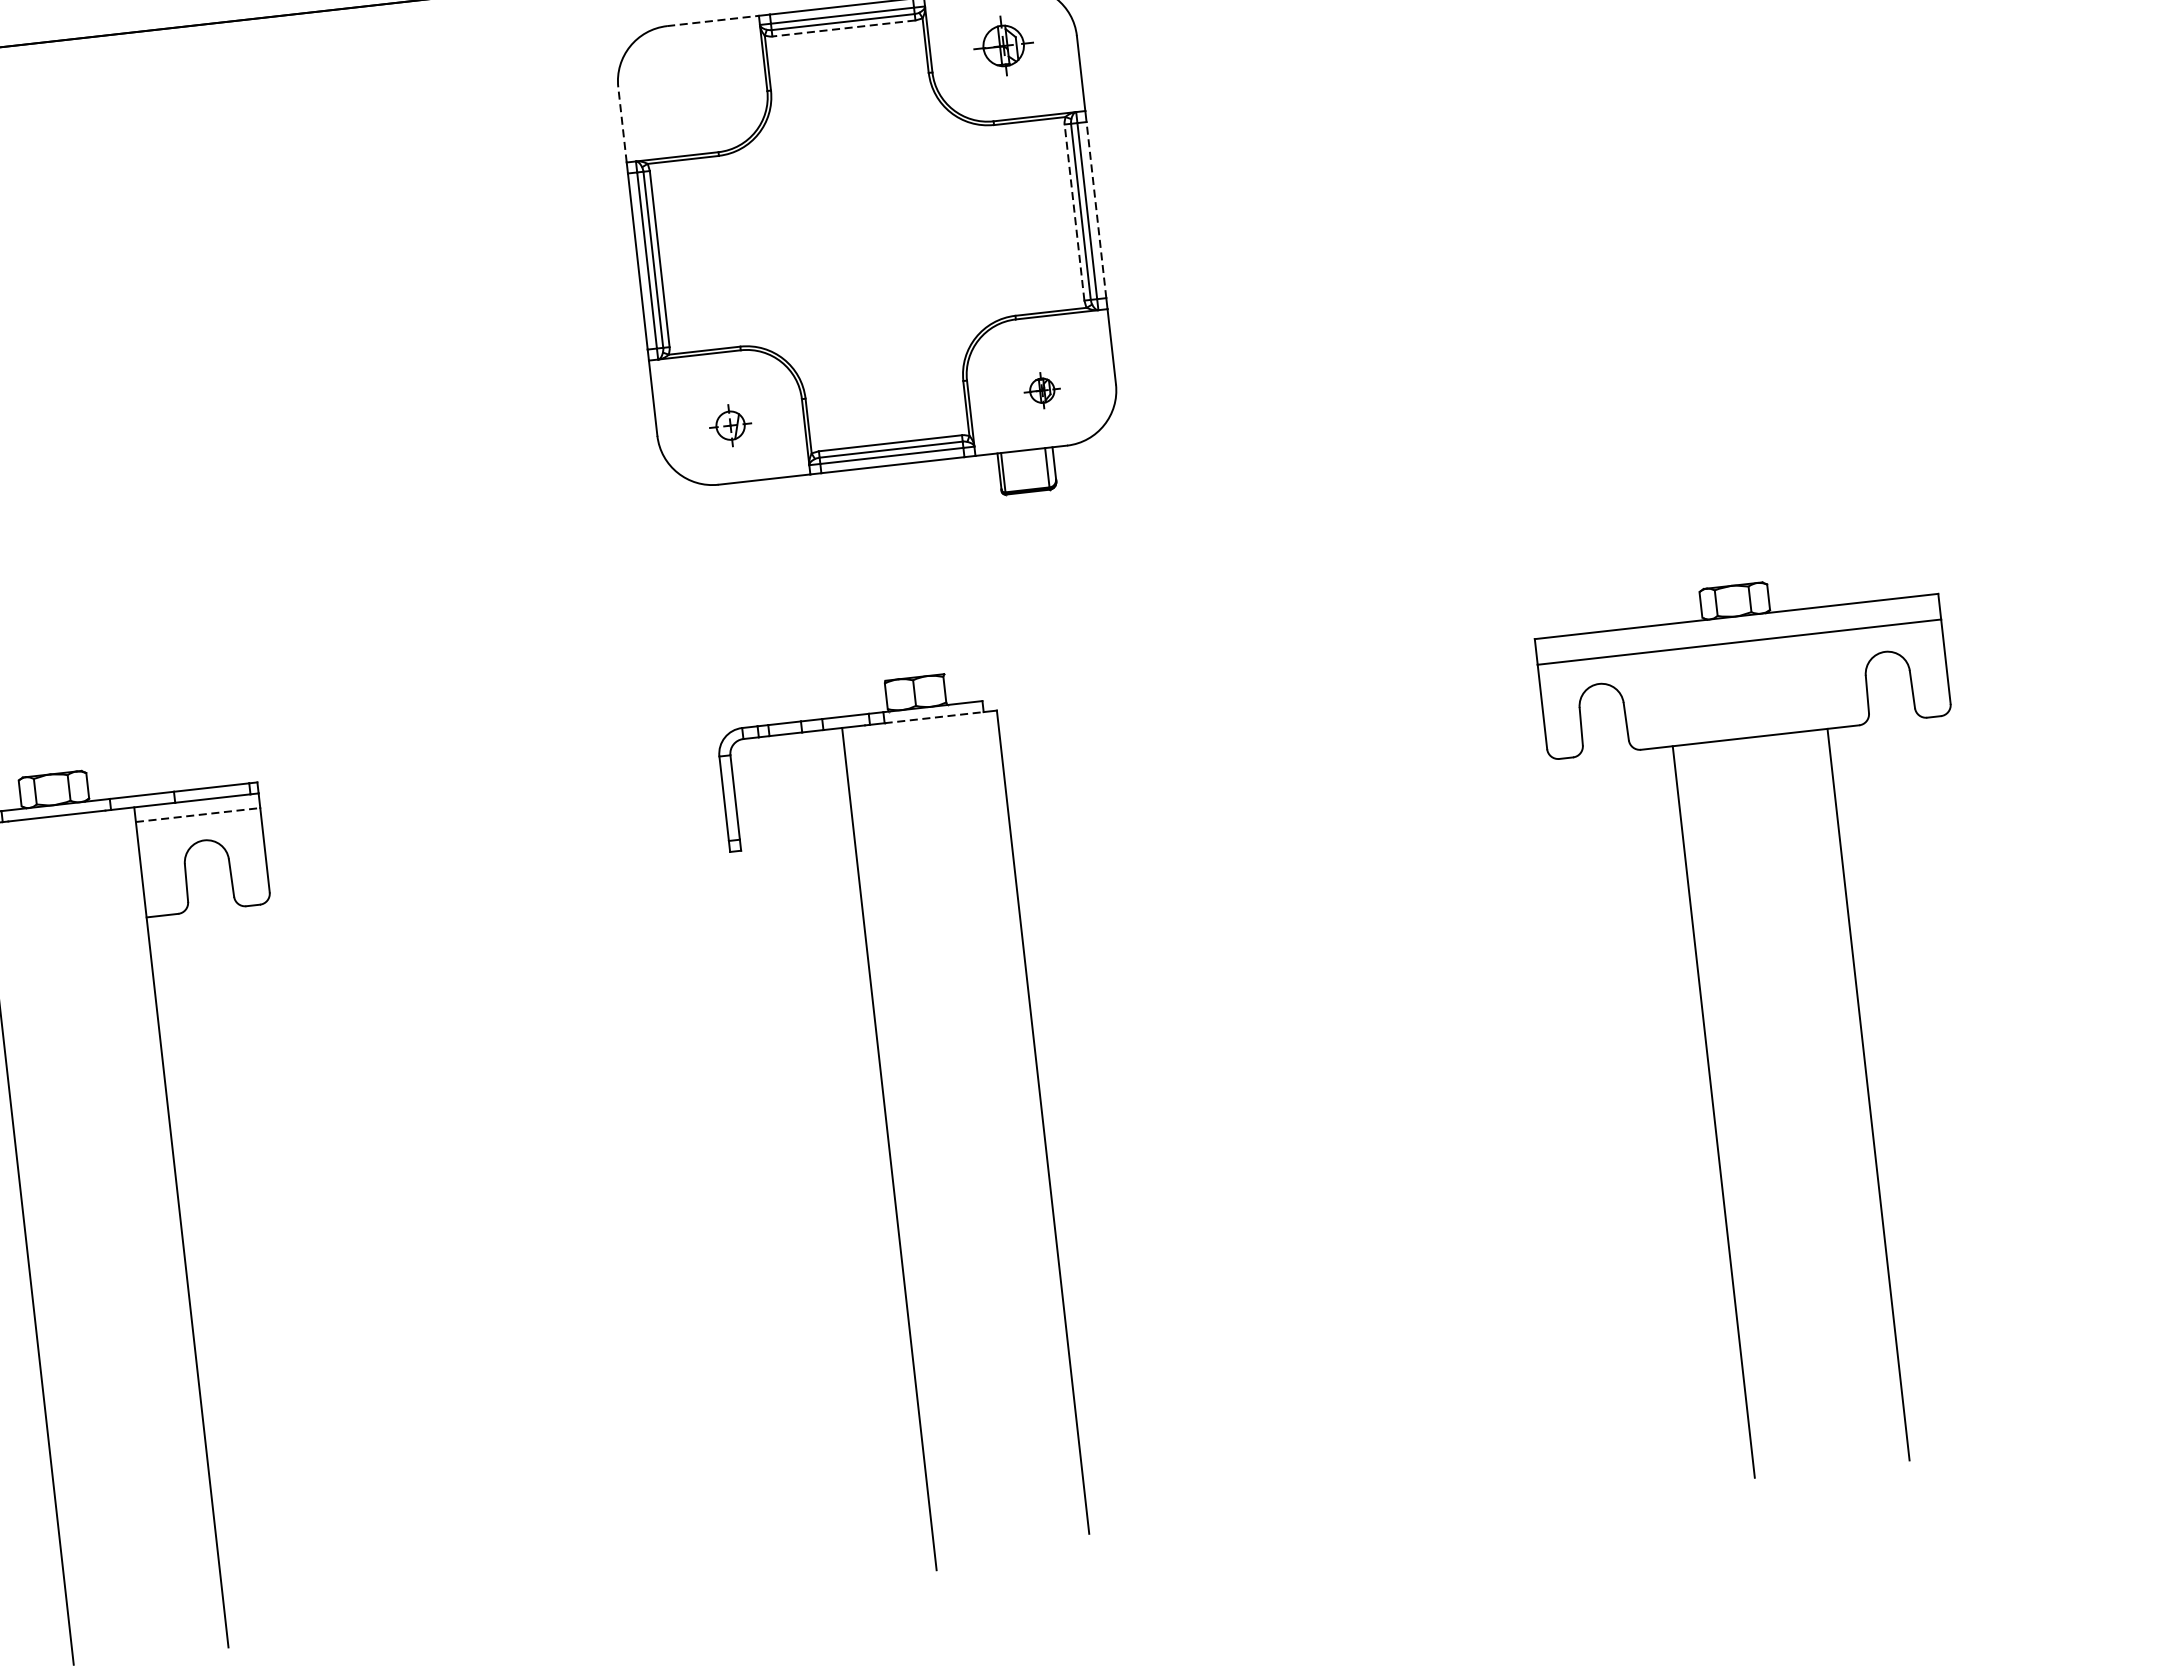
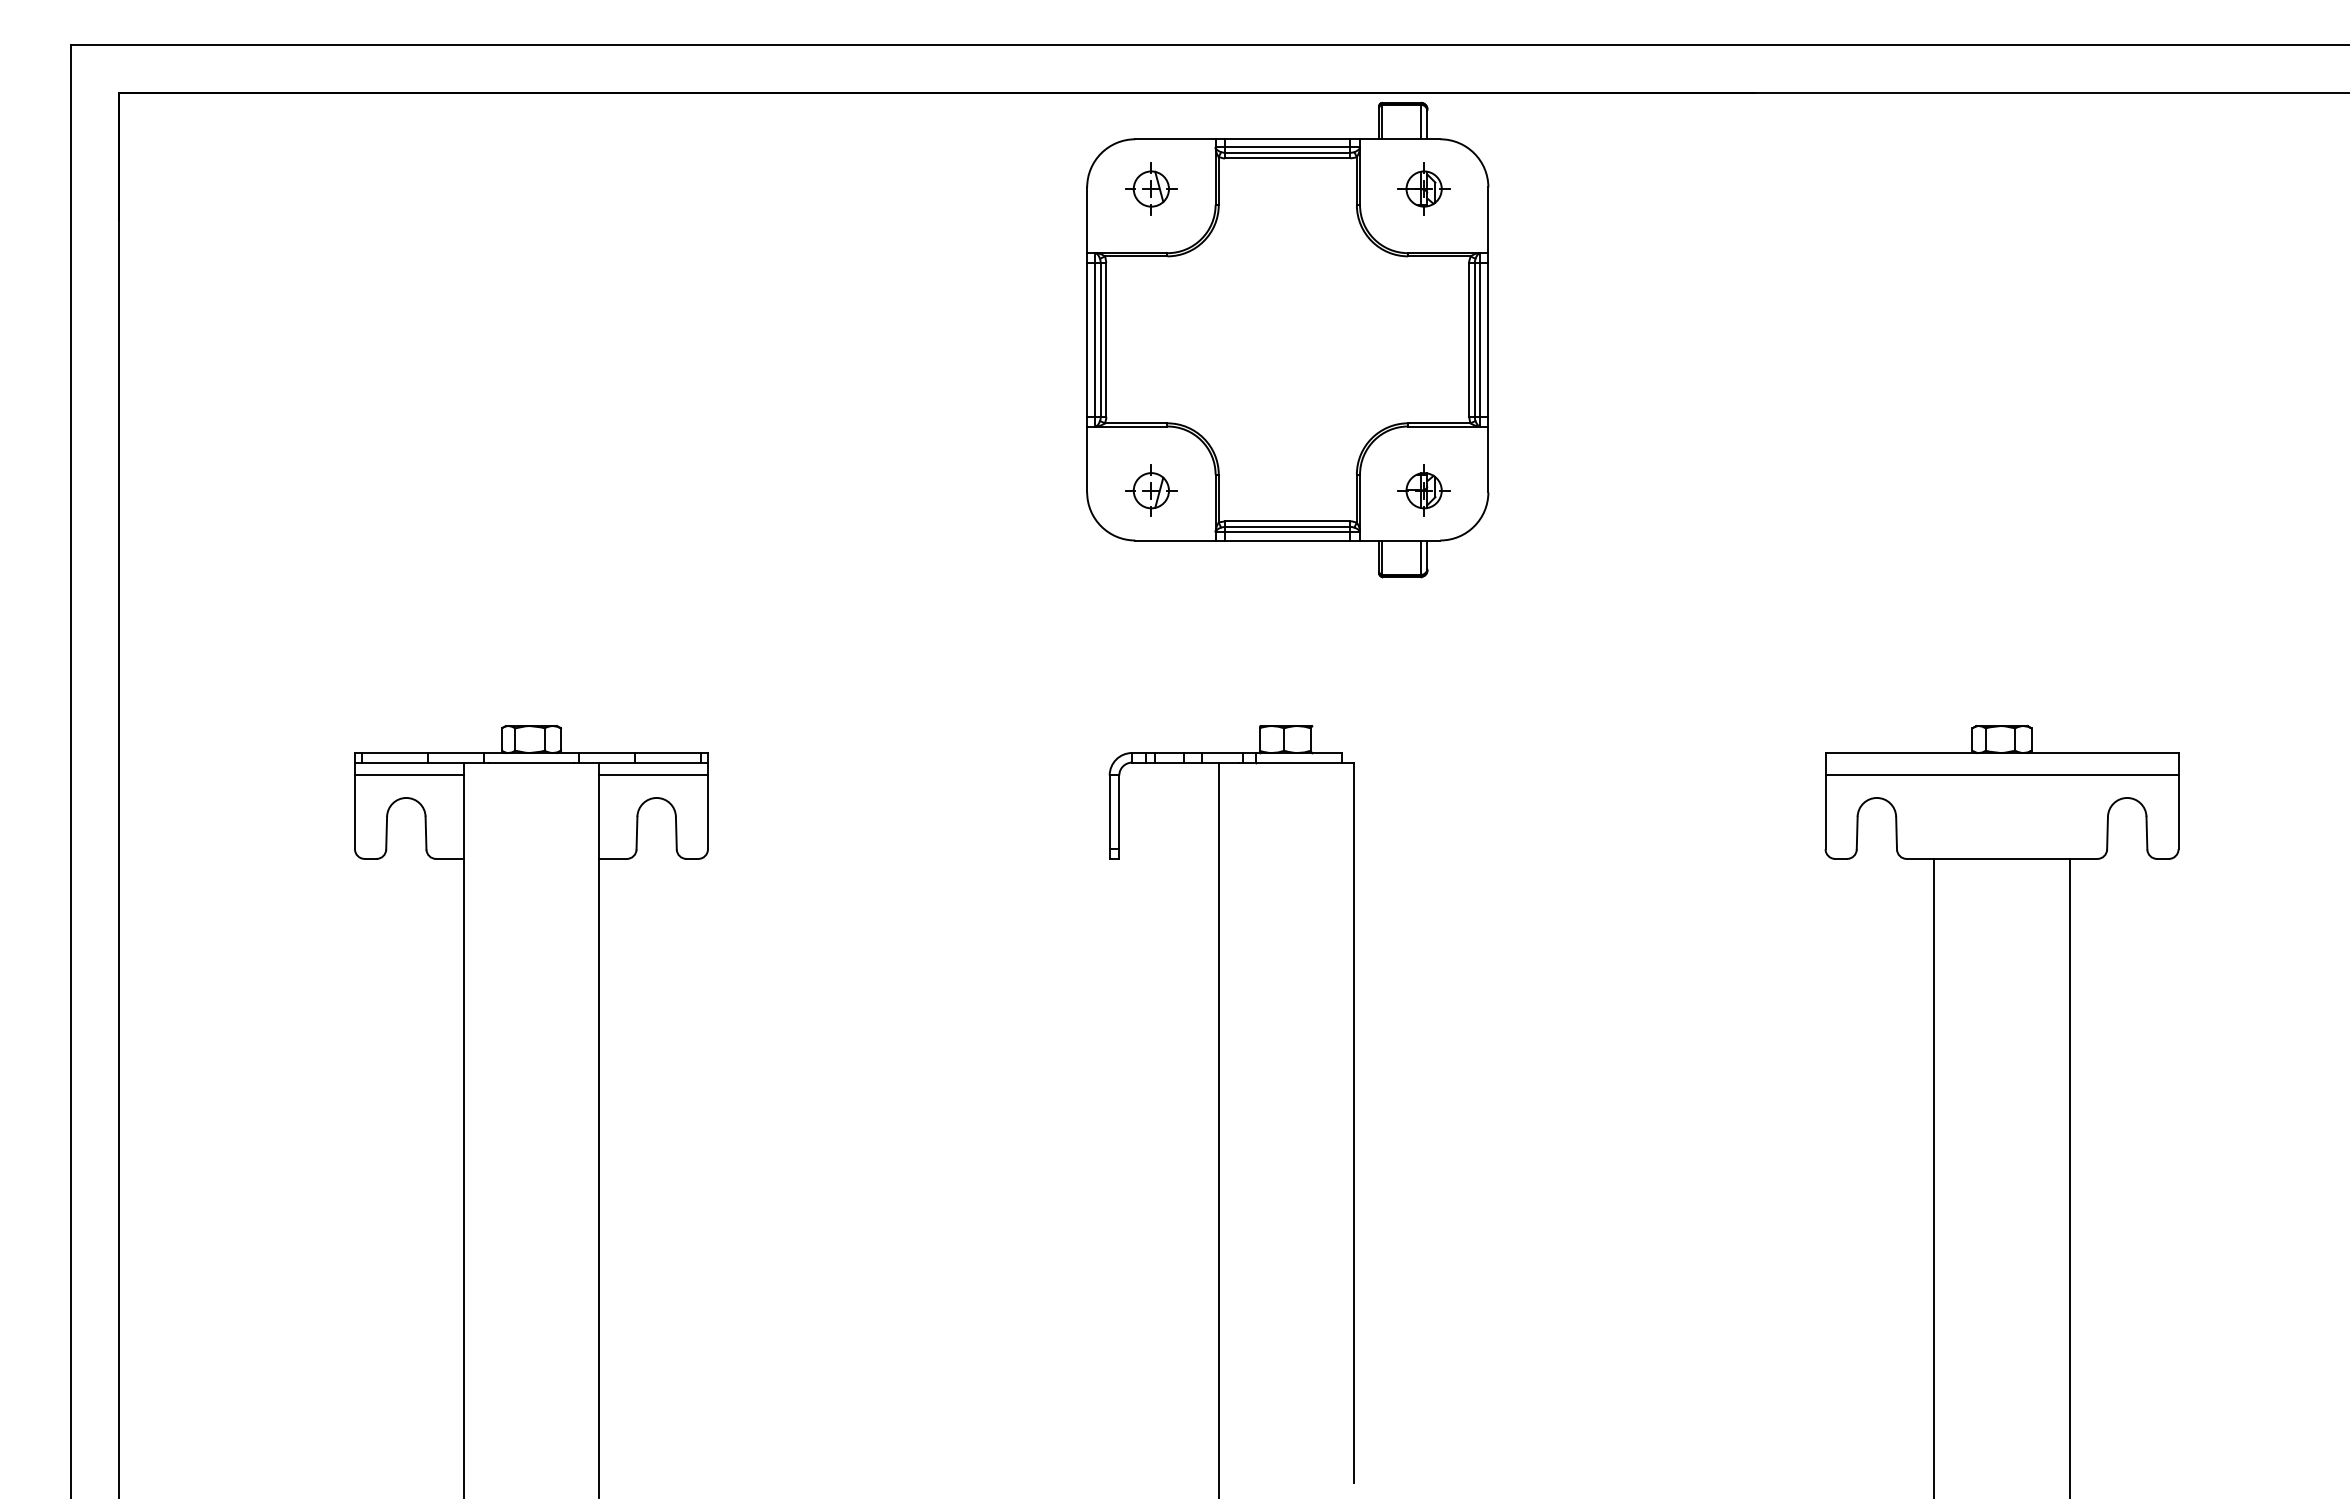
line: (713, 21) -> (1175, 139), dashed -> solid
line: (843, 28) -> (1287, 158), dashed -> solid
part: (691, 80) -> (1151, 188), added
line: (622, 125) -> (1087, 220), dashed -> solid
line: (1096, 209) -> (1488, 339), dashed -> solid
line: (1074, 212) -> (1469, 339), dashed -> solid
part: (1041, 390) -> (1423, 490), size x1.67
part: (730, 425) -> (1151, 490), size x1.43
line: (934, 717) -> (1299, 762), dashed -> solid
line: (199, 814) -> (654, 775), dashed -> solid

